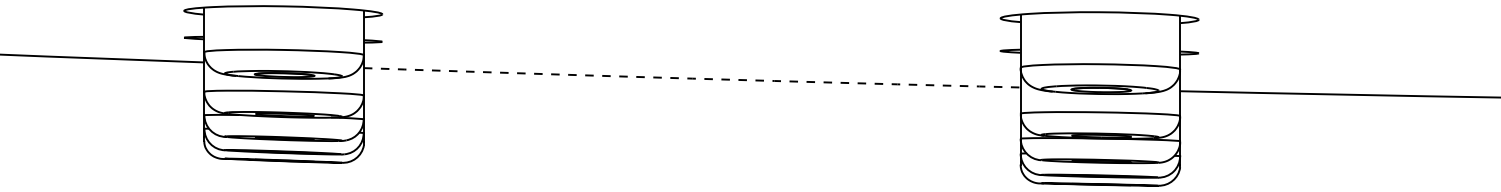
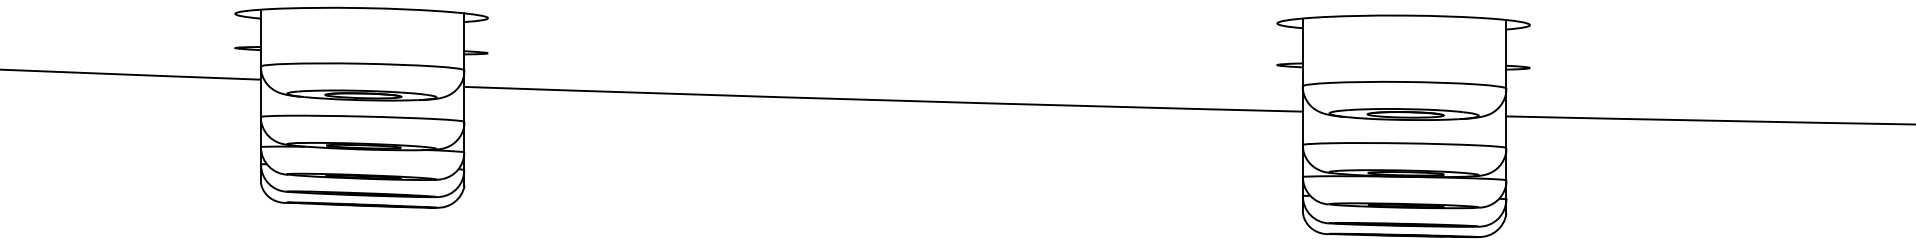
arc: (692, 78) -> (883, 100), dashed -> solid

